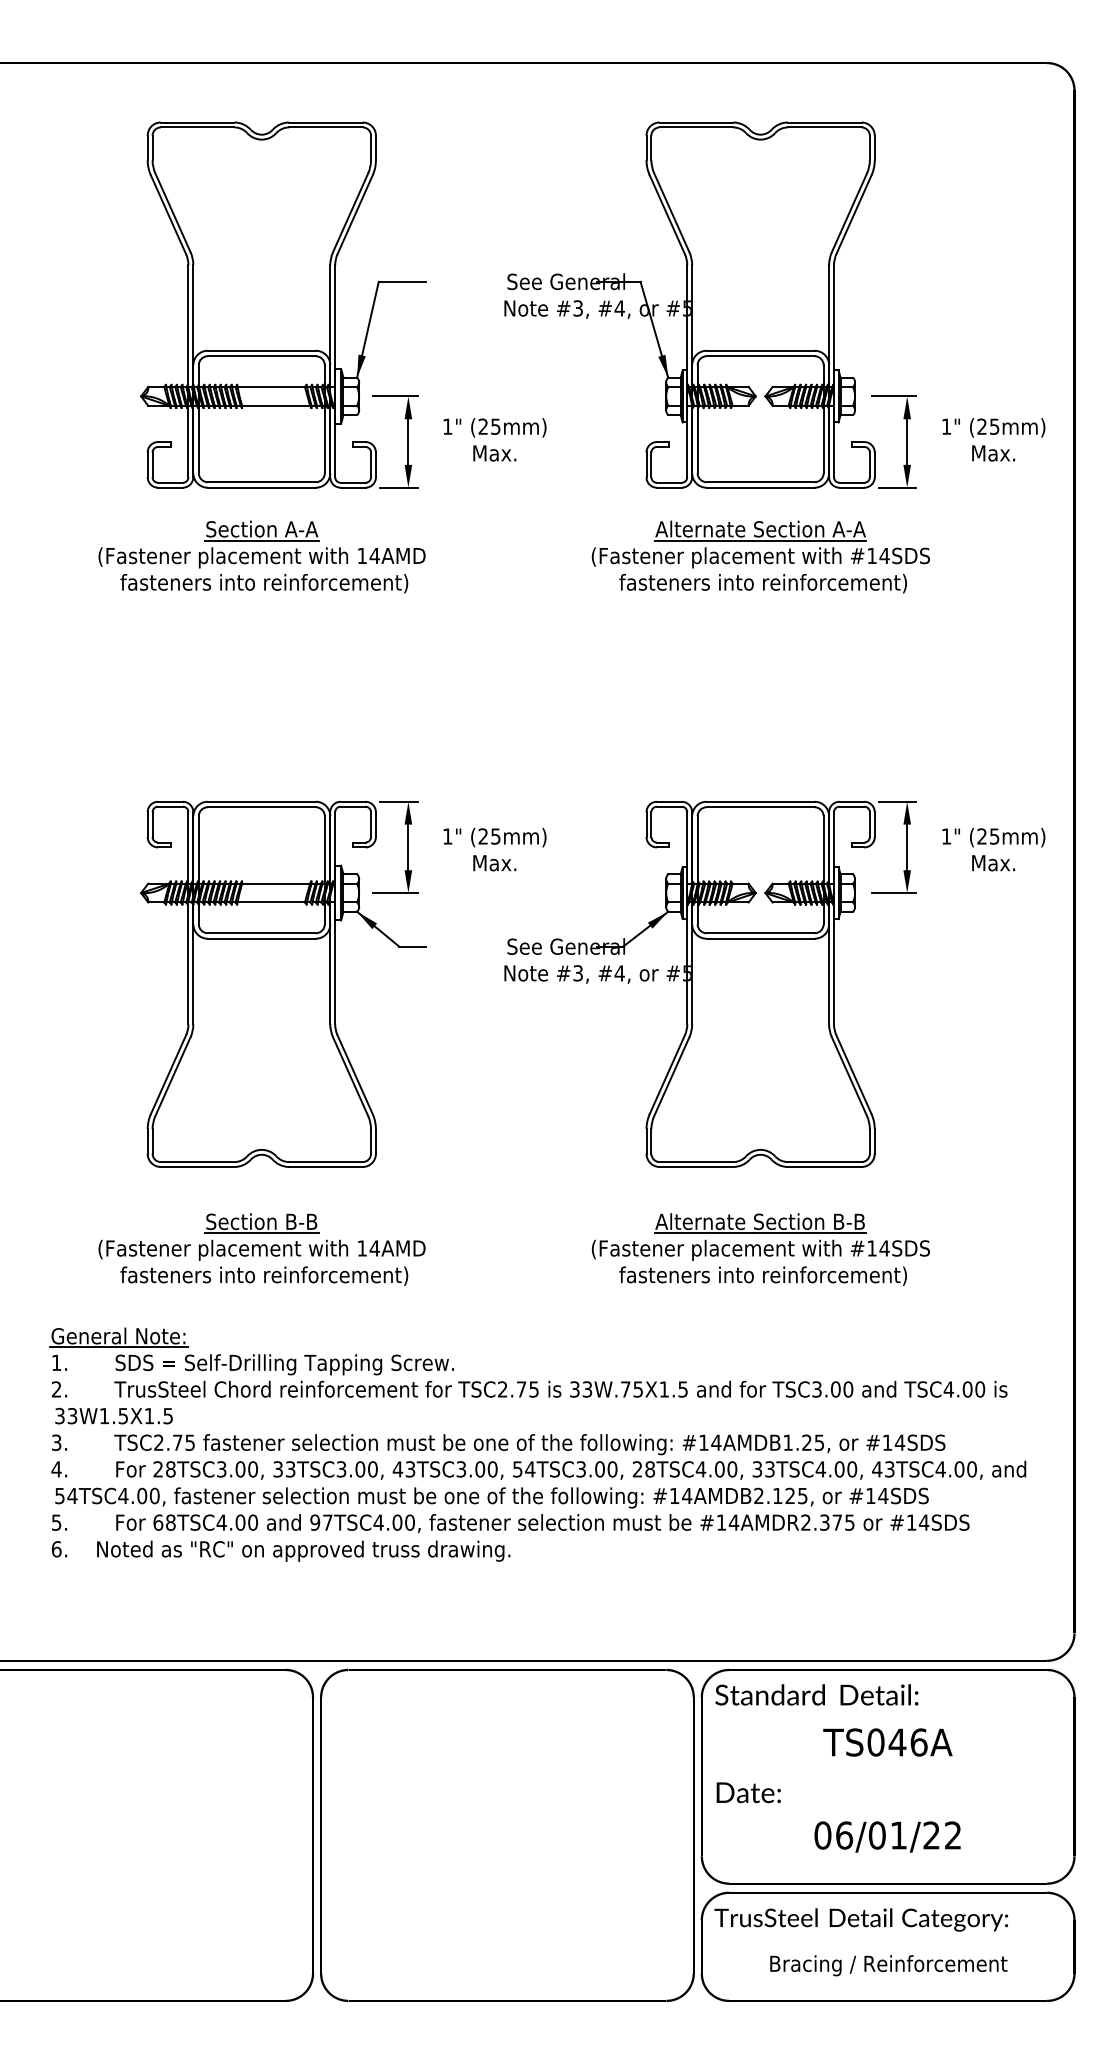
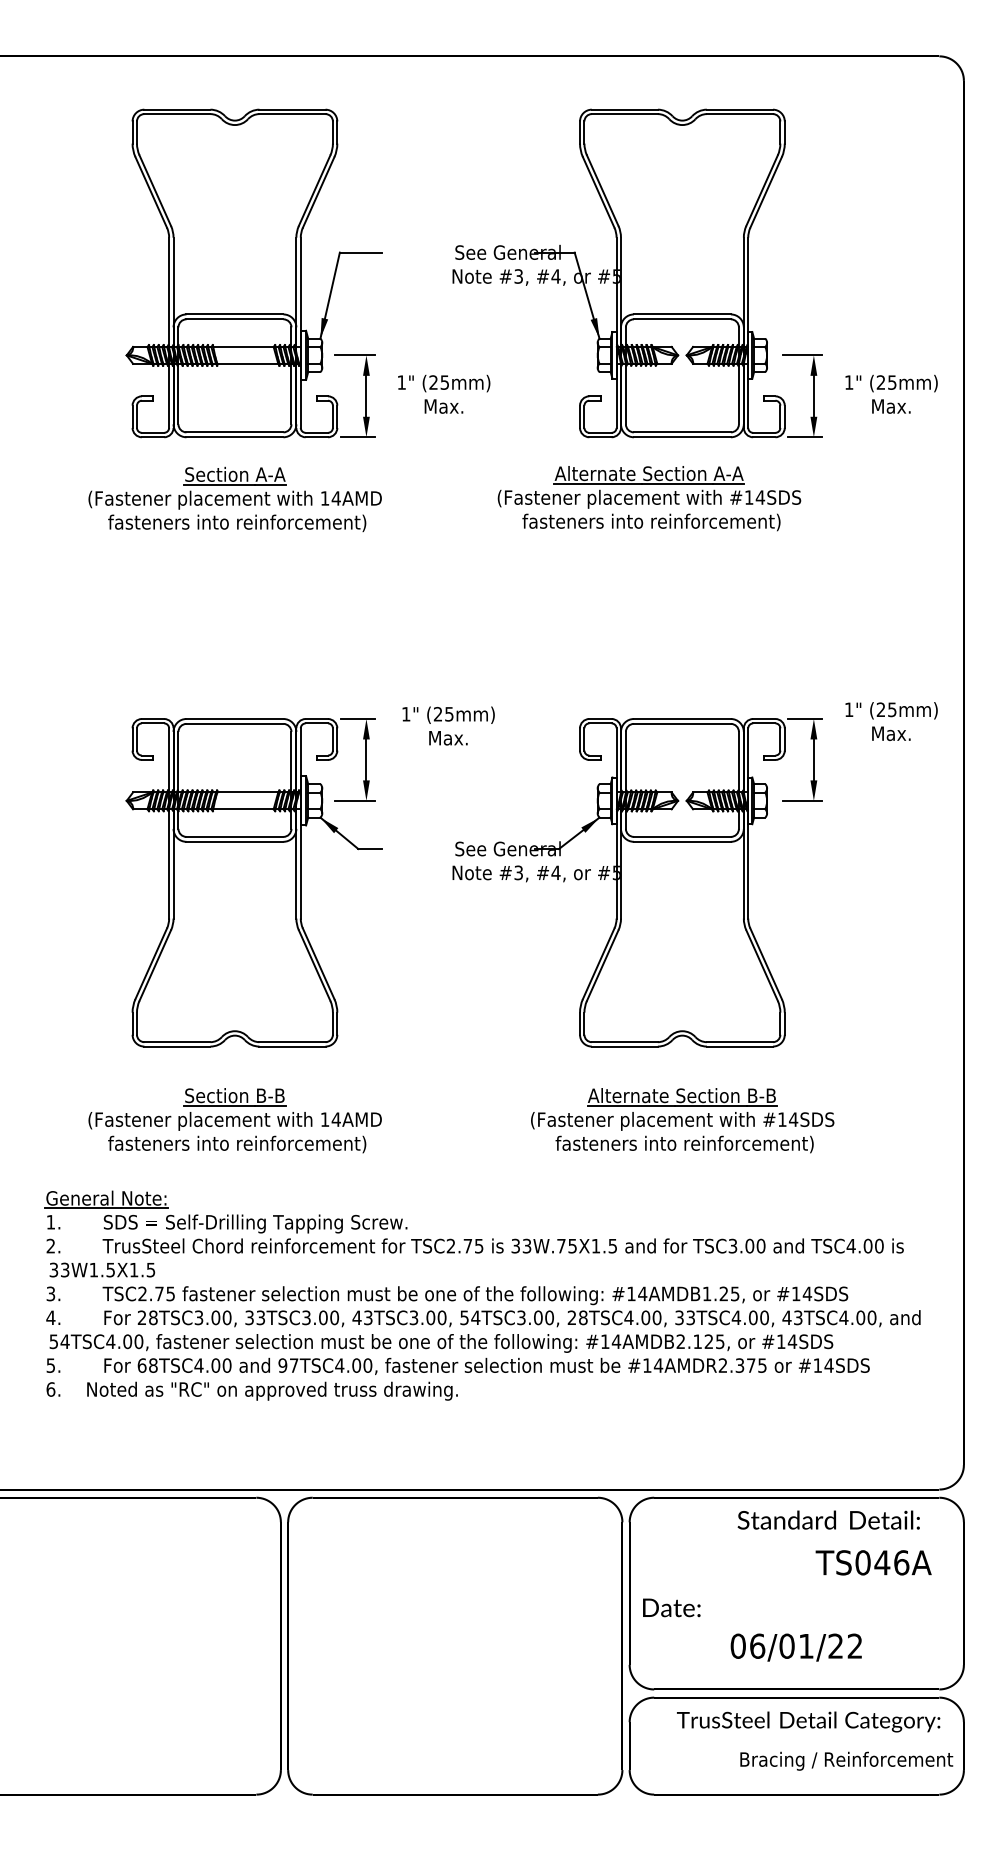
part: (760, 556) -> (649, 498), moved
text: (494, 849) -> (448, 725), moved
text: (993, 849) -> (891, 721), moved
text: (816, 1694) -> (828, 1519), moved
text: (887, 1742) -> (873, 1562), moved
text: (861, 1919) -> (808, 1721), moved
text: (888, 1965) -> (846, 1761), moved

